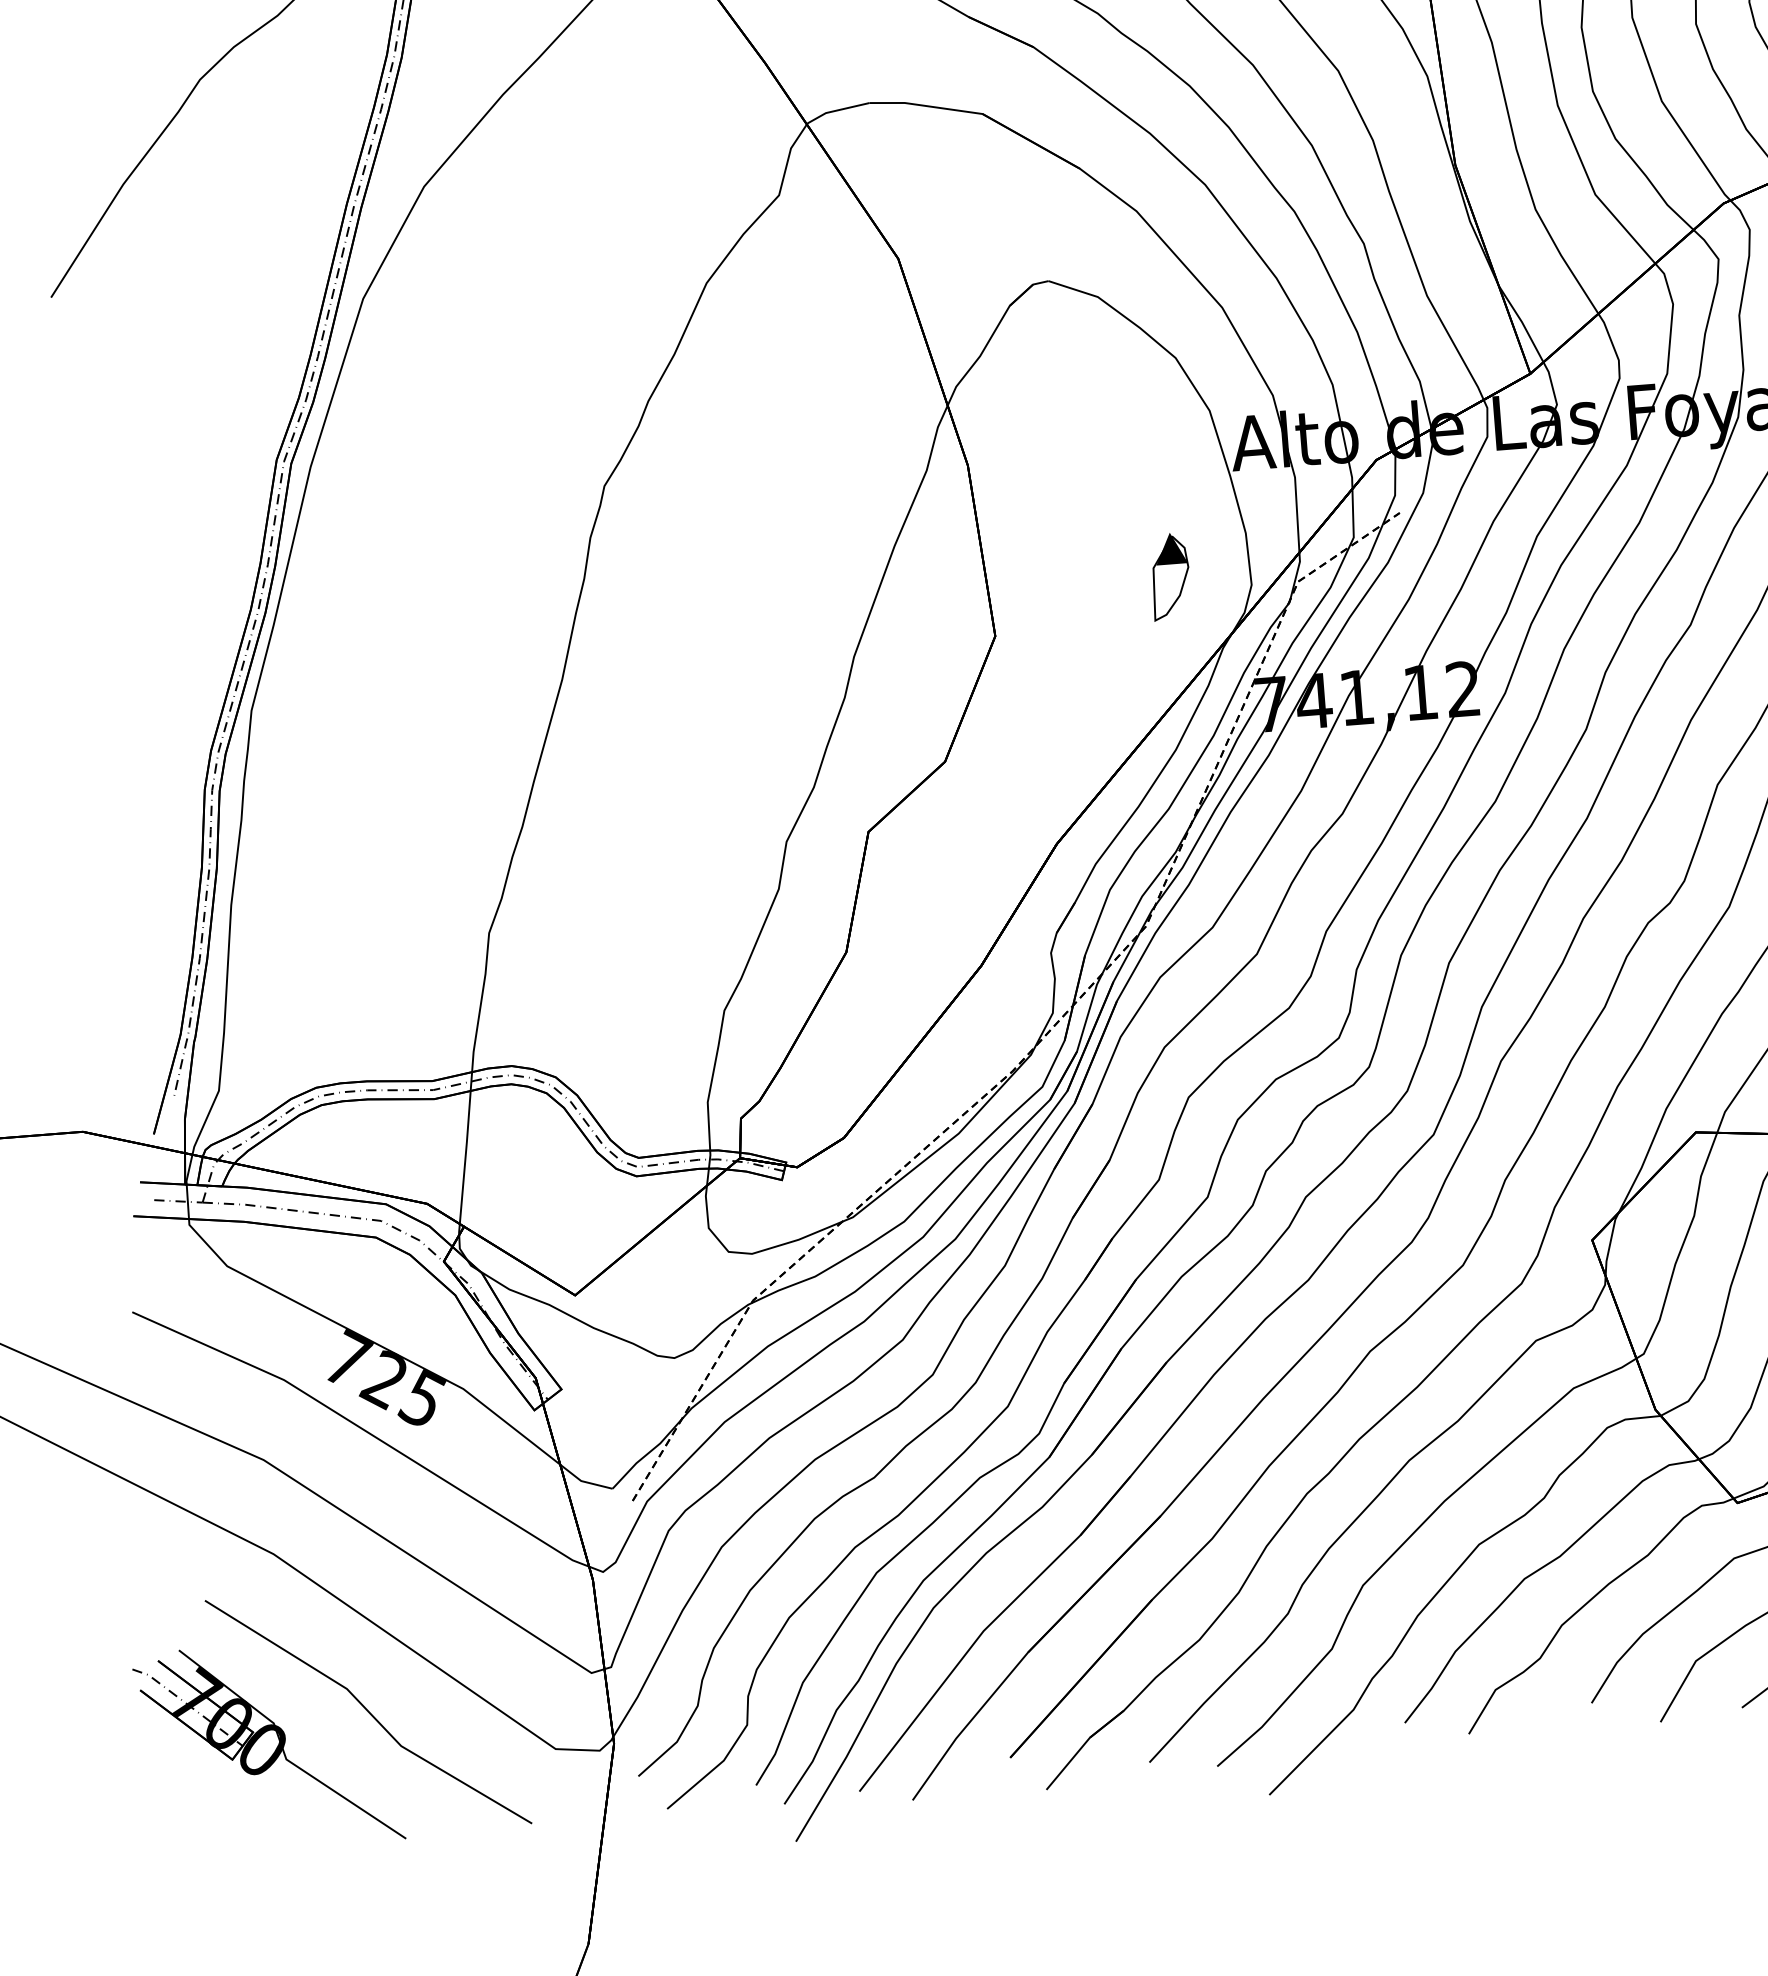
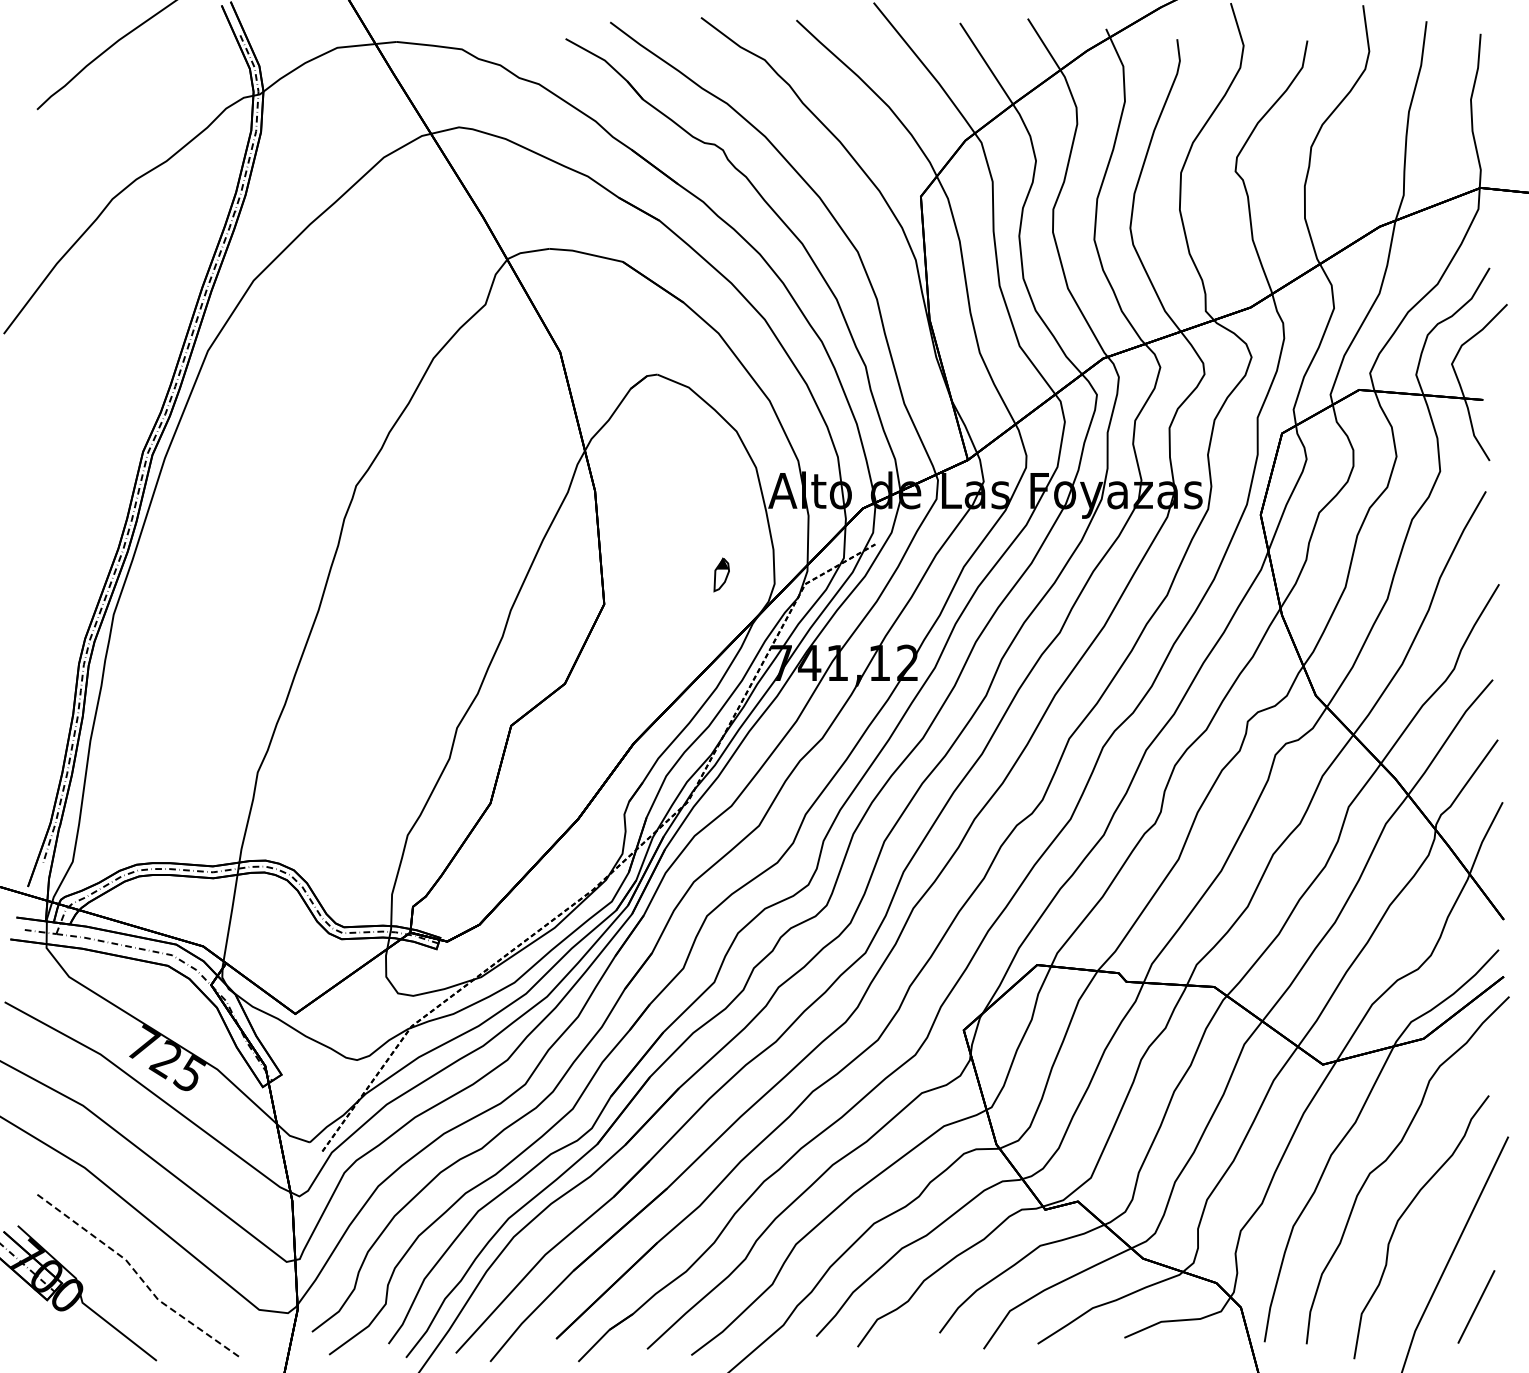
part: (1169, 577) -> (721, 574), size x0.6
line: (368, 1712) -> (138, 1276), solid -> dashed

